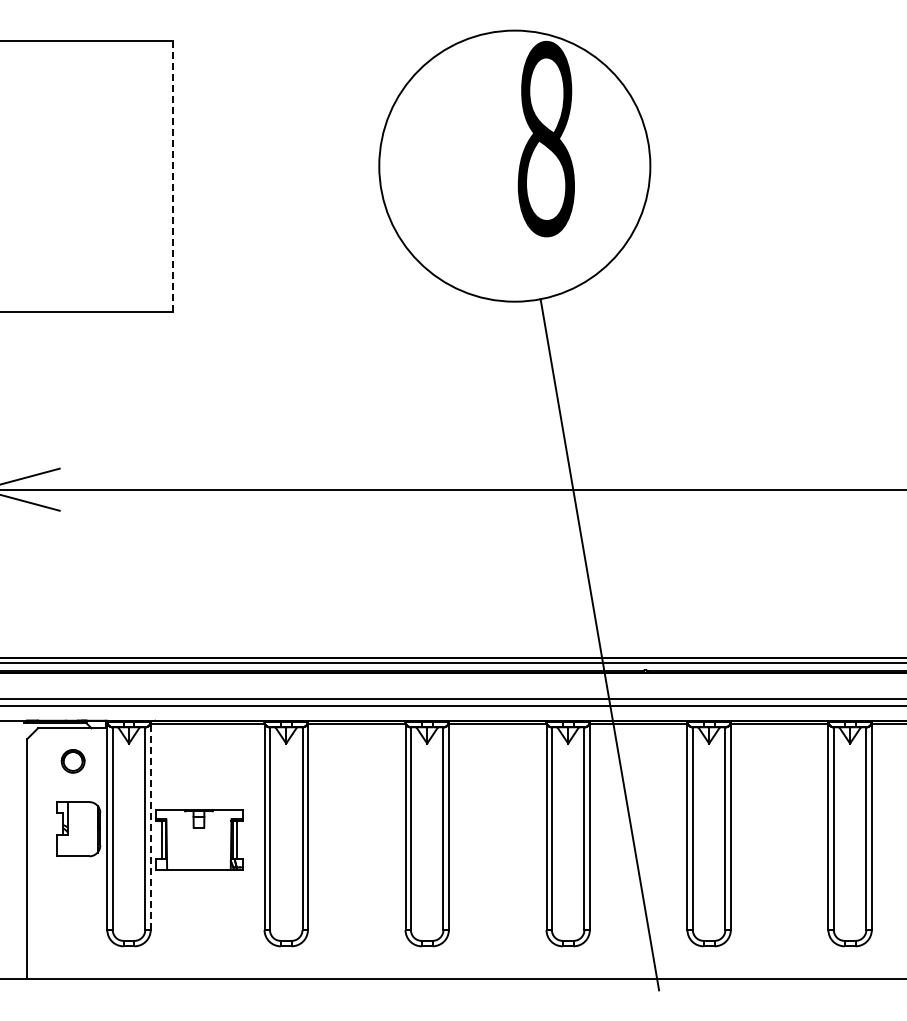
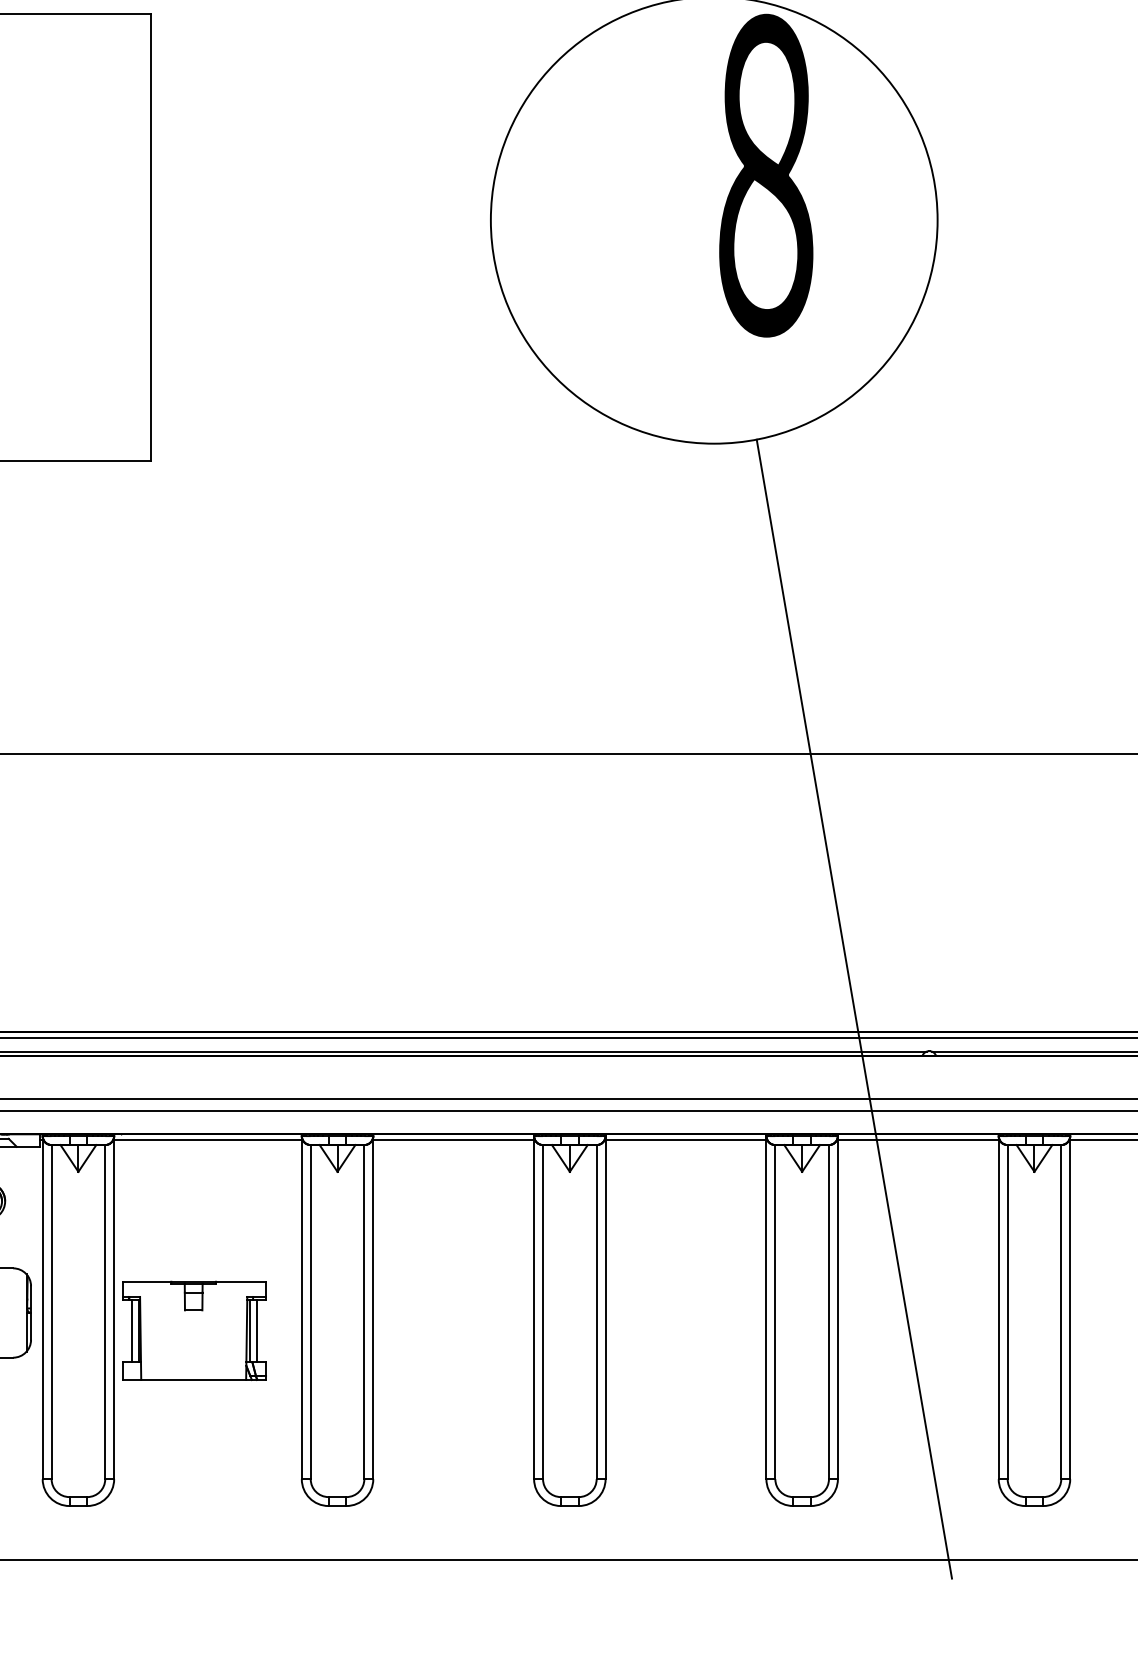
line: (172, 176) -> (150, 237), dashed -> solid
line: (150, 825) -> (113, 1306), dashed -> solid

